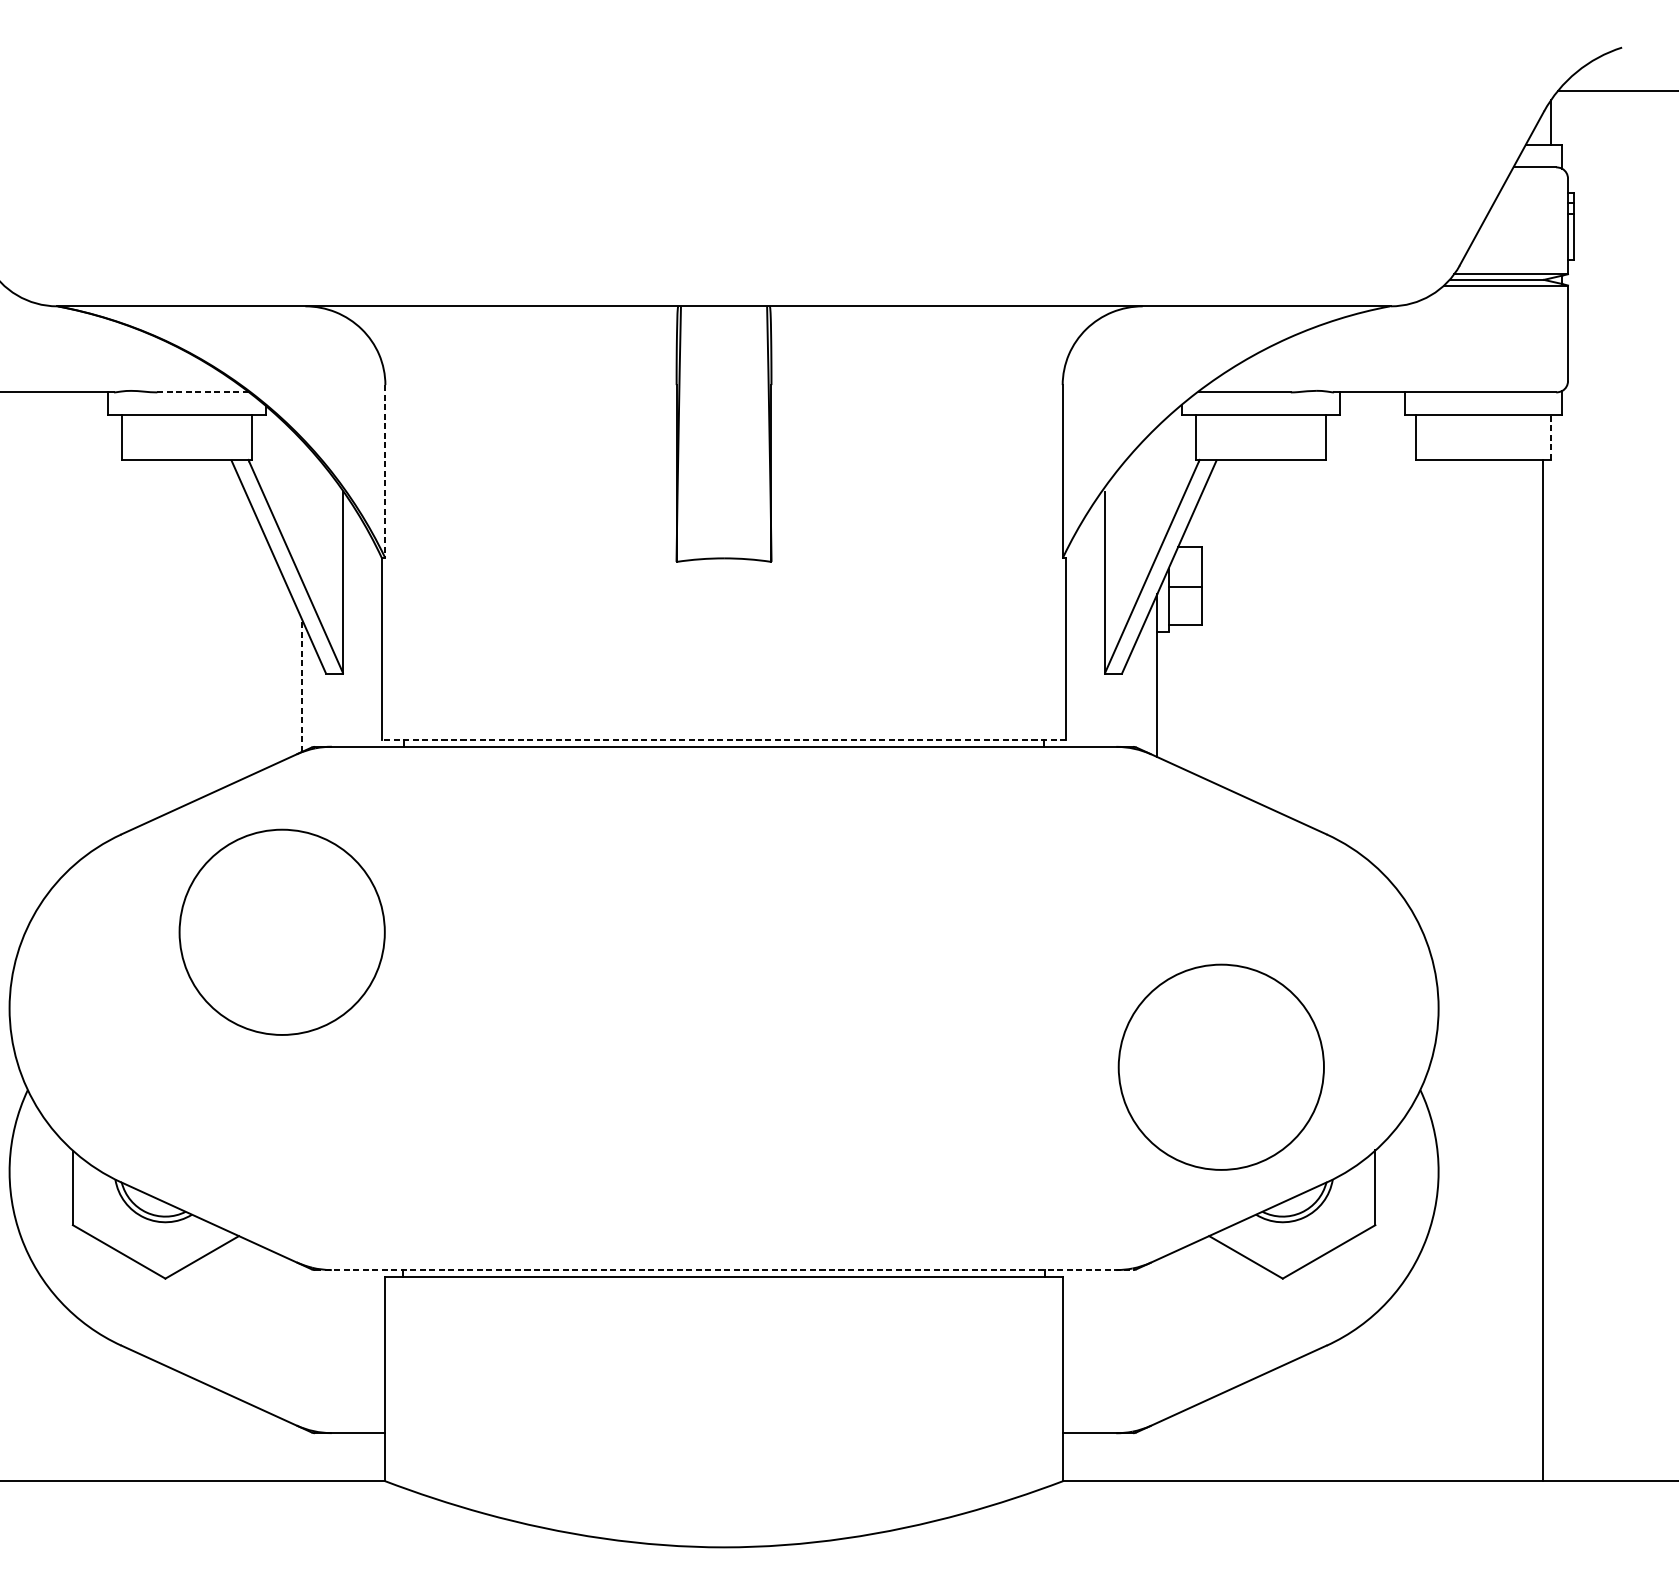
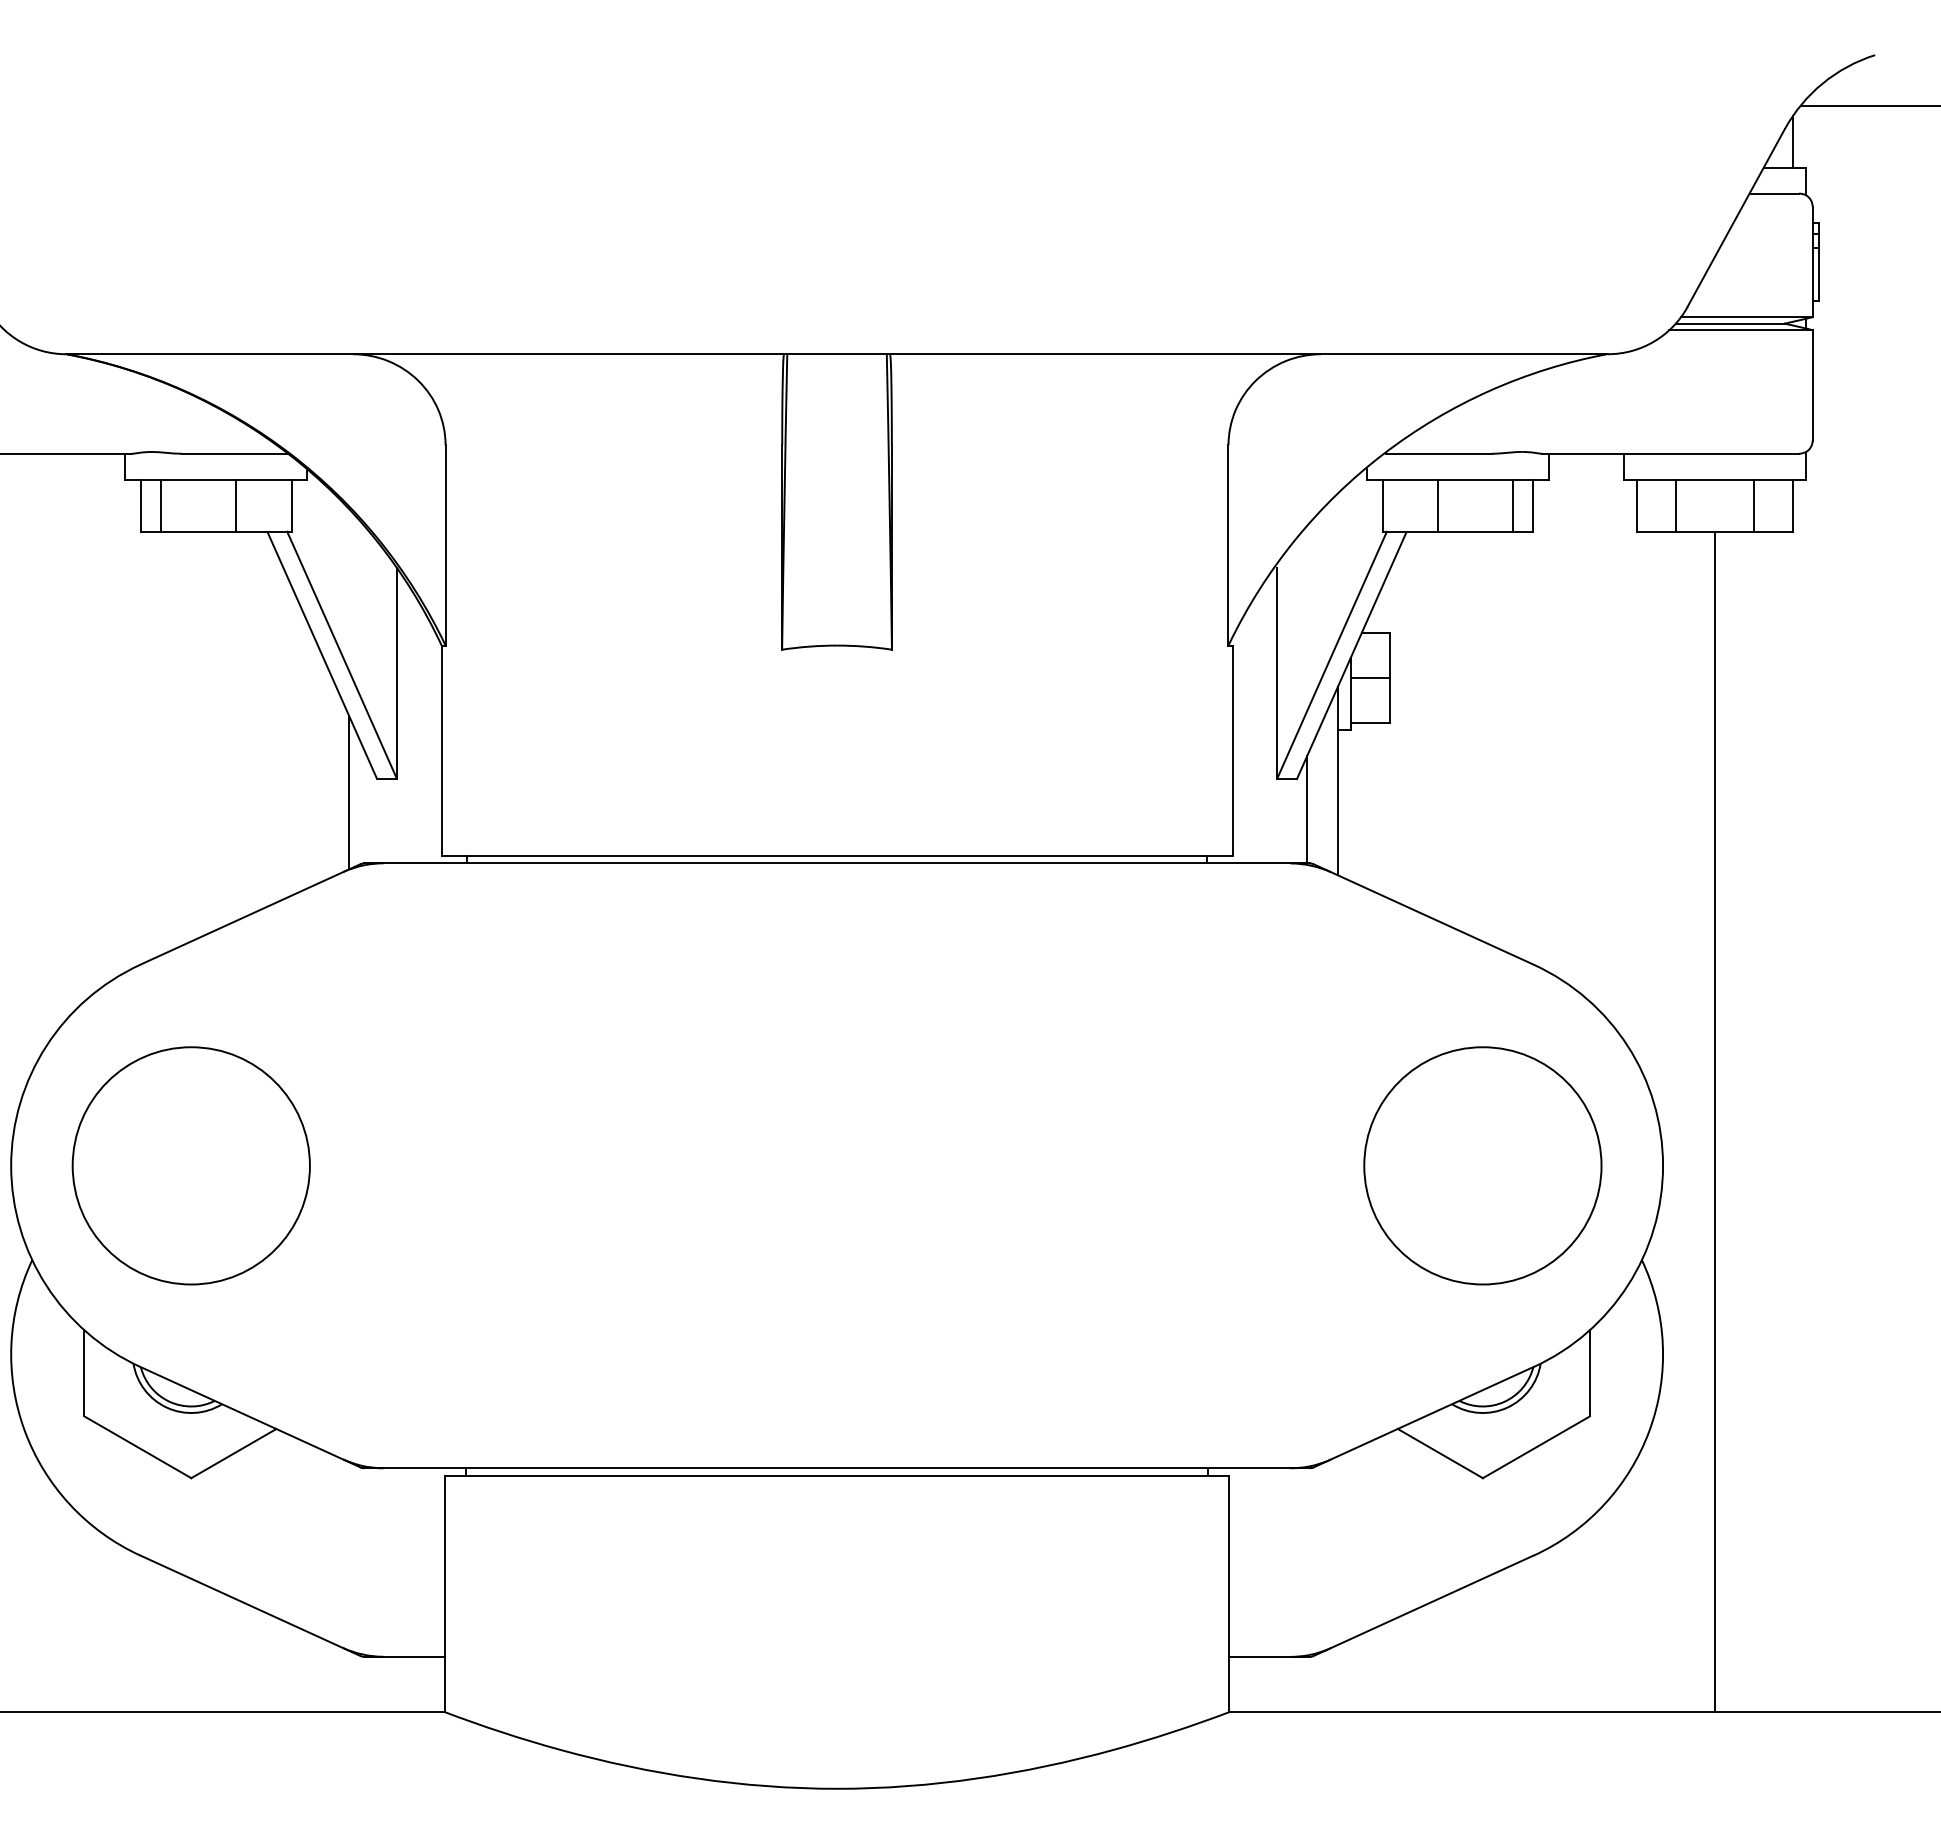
line: (202, 392) -> (234, 453), dashed -> solid
line: (139, 437) -> (161, 505), added
line: (204, 437) -> (236, 505), added
line: (1243, 437) -> (1437, 505), added
line: (1309, 437) -> (1513, 505), added
line: (1450, 437) -> (1676, 505), added
line: (1517, 437) -> (1754, 505), added
line: (1551, 437) -> (1793, 505), dashed -> solid
line: (385, 471) -> (445, 545), dashed -> solid
line: (302, 685) -> (349, 792), dashed -> solid
line: (1131, 700) -> (1307, 809), added
line: (723, 739) -> (836, 855), dashed -> solid
circle: (281, 932) -> (190, 1165), moved
line: (1543, 970) -> (1715, 1121), moved
circle: (1221, 1066) -> (1482, 1165), moved
line: (724, 1270) -> (837, 1468), dashed -> solid

